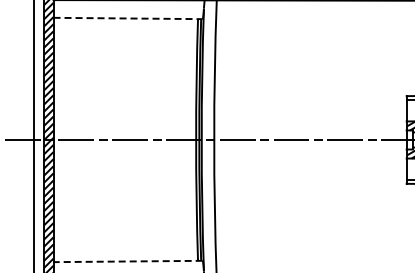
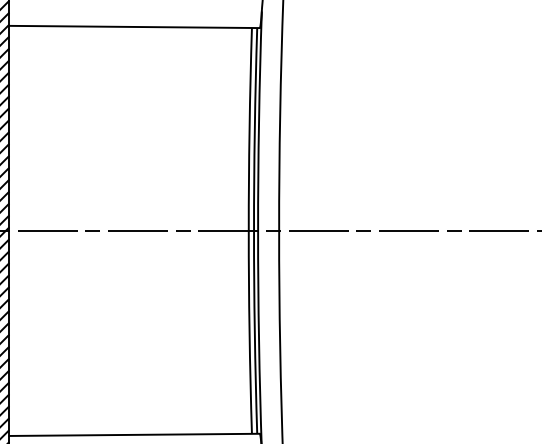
line: (128, 18) -> (135, 26), dashed -> solid
line: (128, 261) -> (135, 434), dashed -> solid

